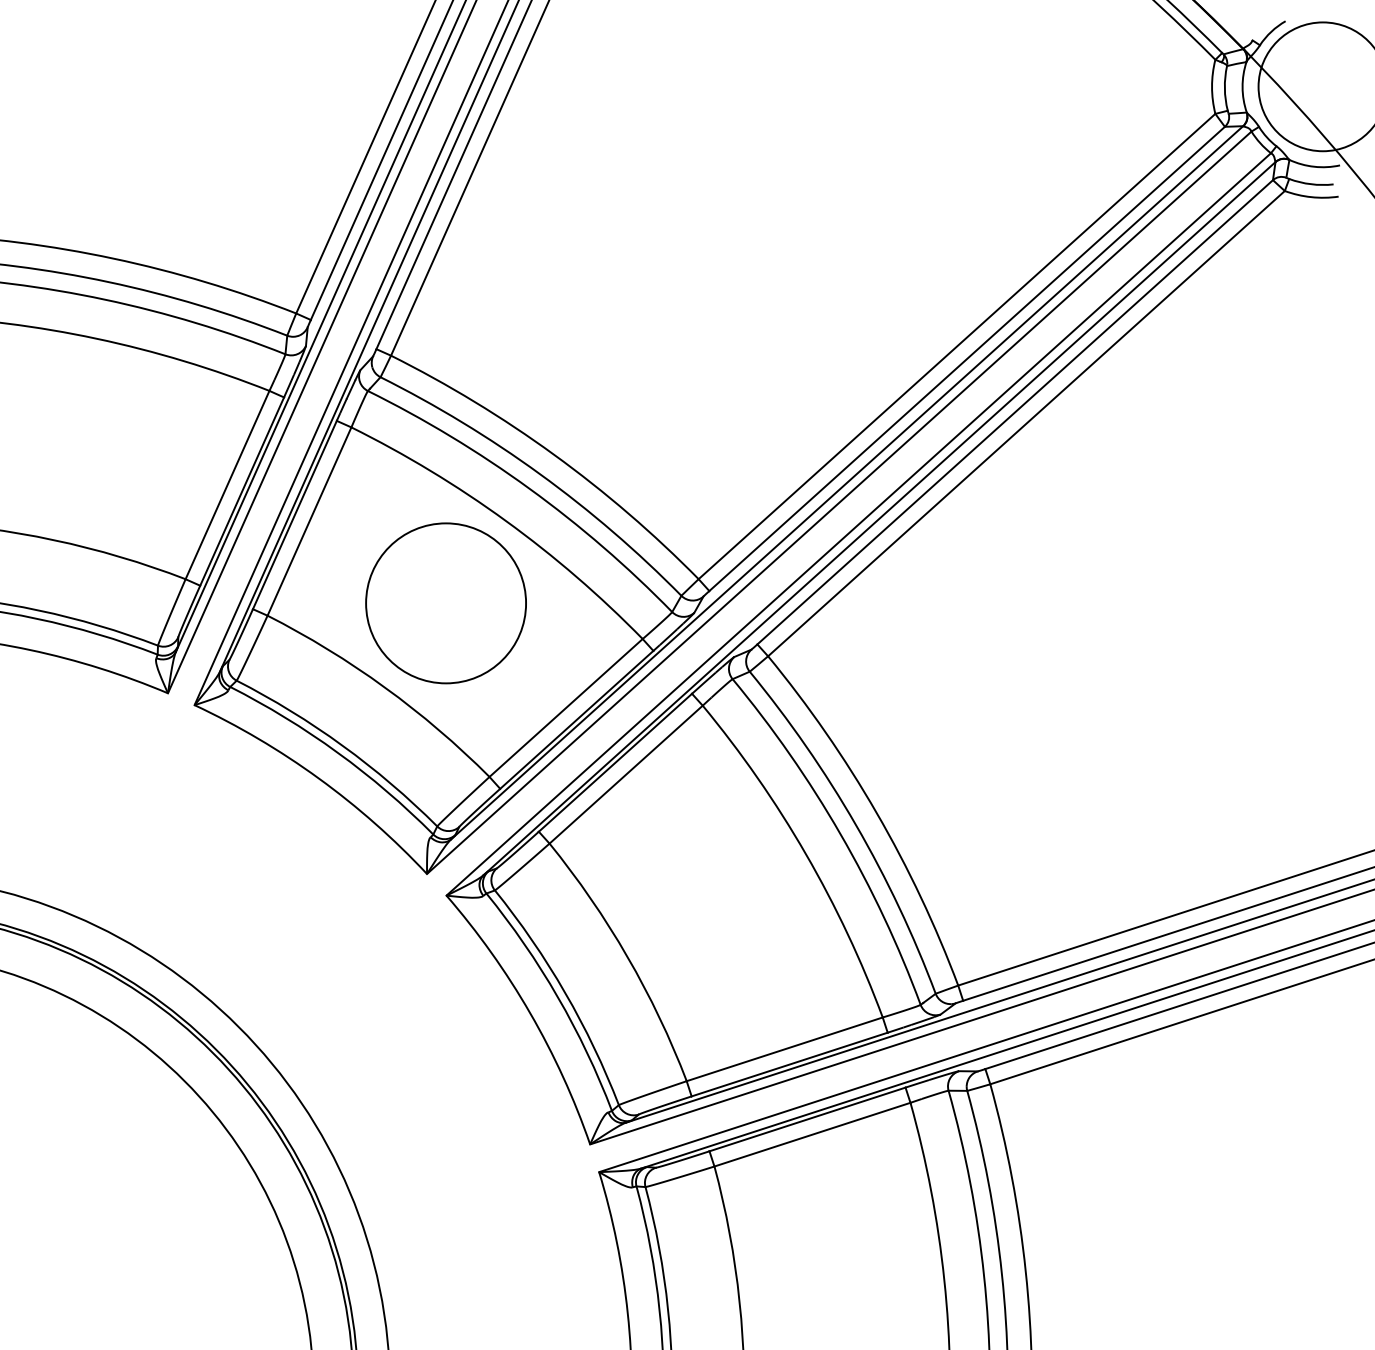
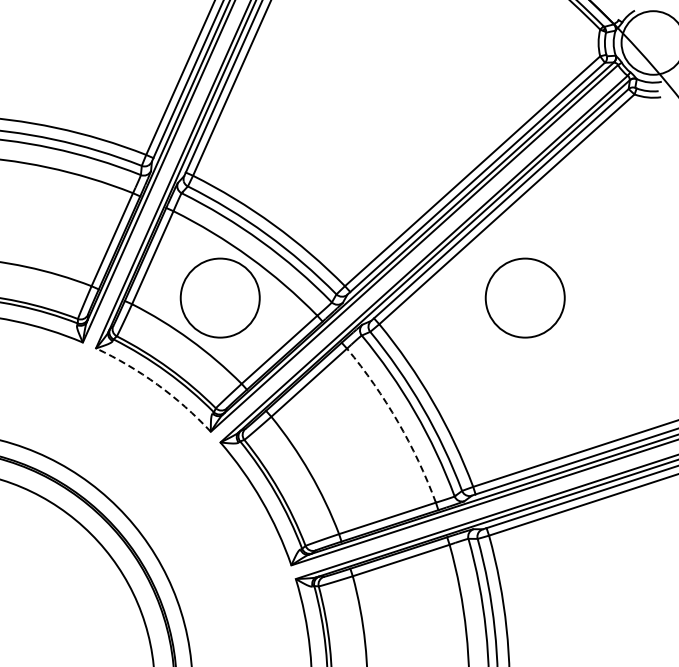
circle: (1062, 602) -> (524, 297), added
arc: (319, 778) -> (157, 384), solid -> dashed
arc: (804, 853) -> (397, 421), solid -> dashed

